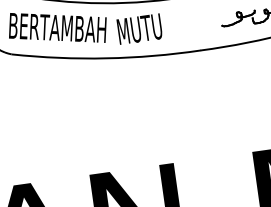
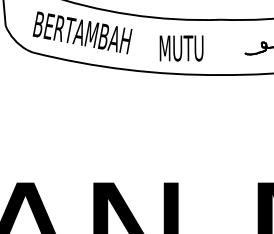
text: (139, 29) -> (181, 48), moved

